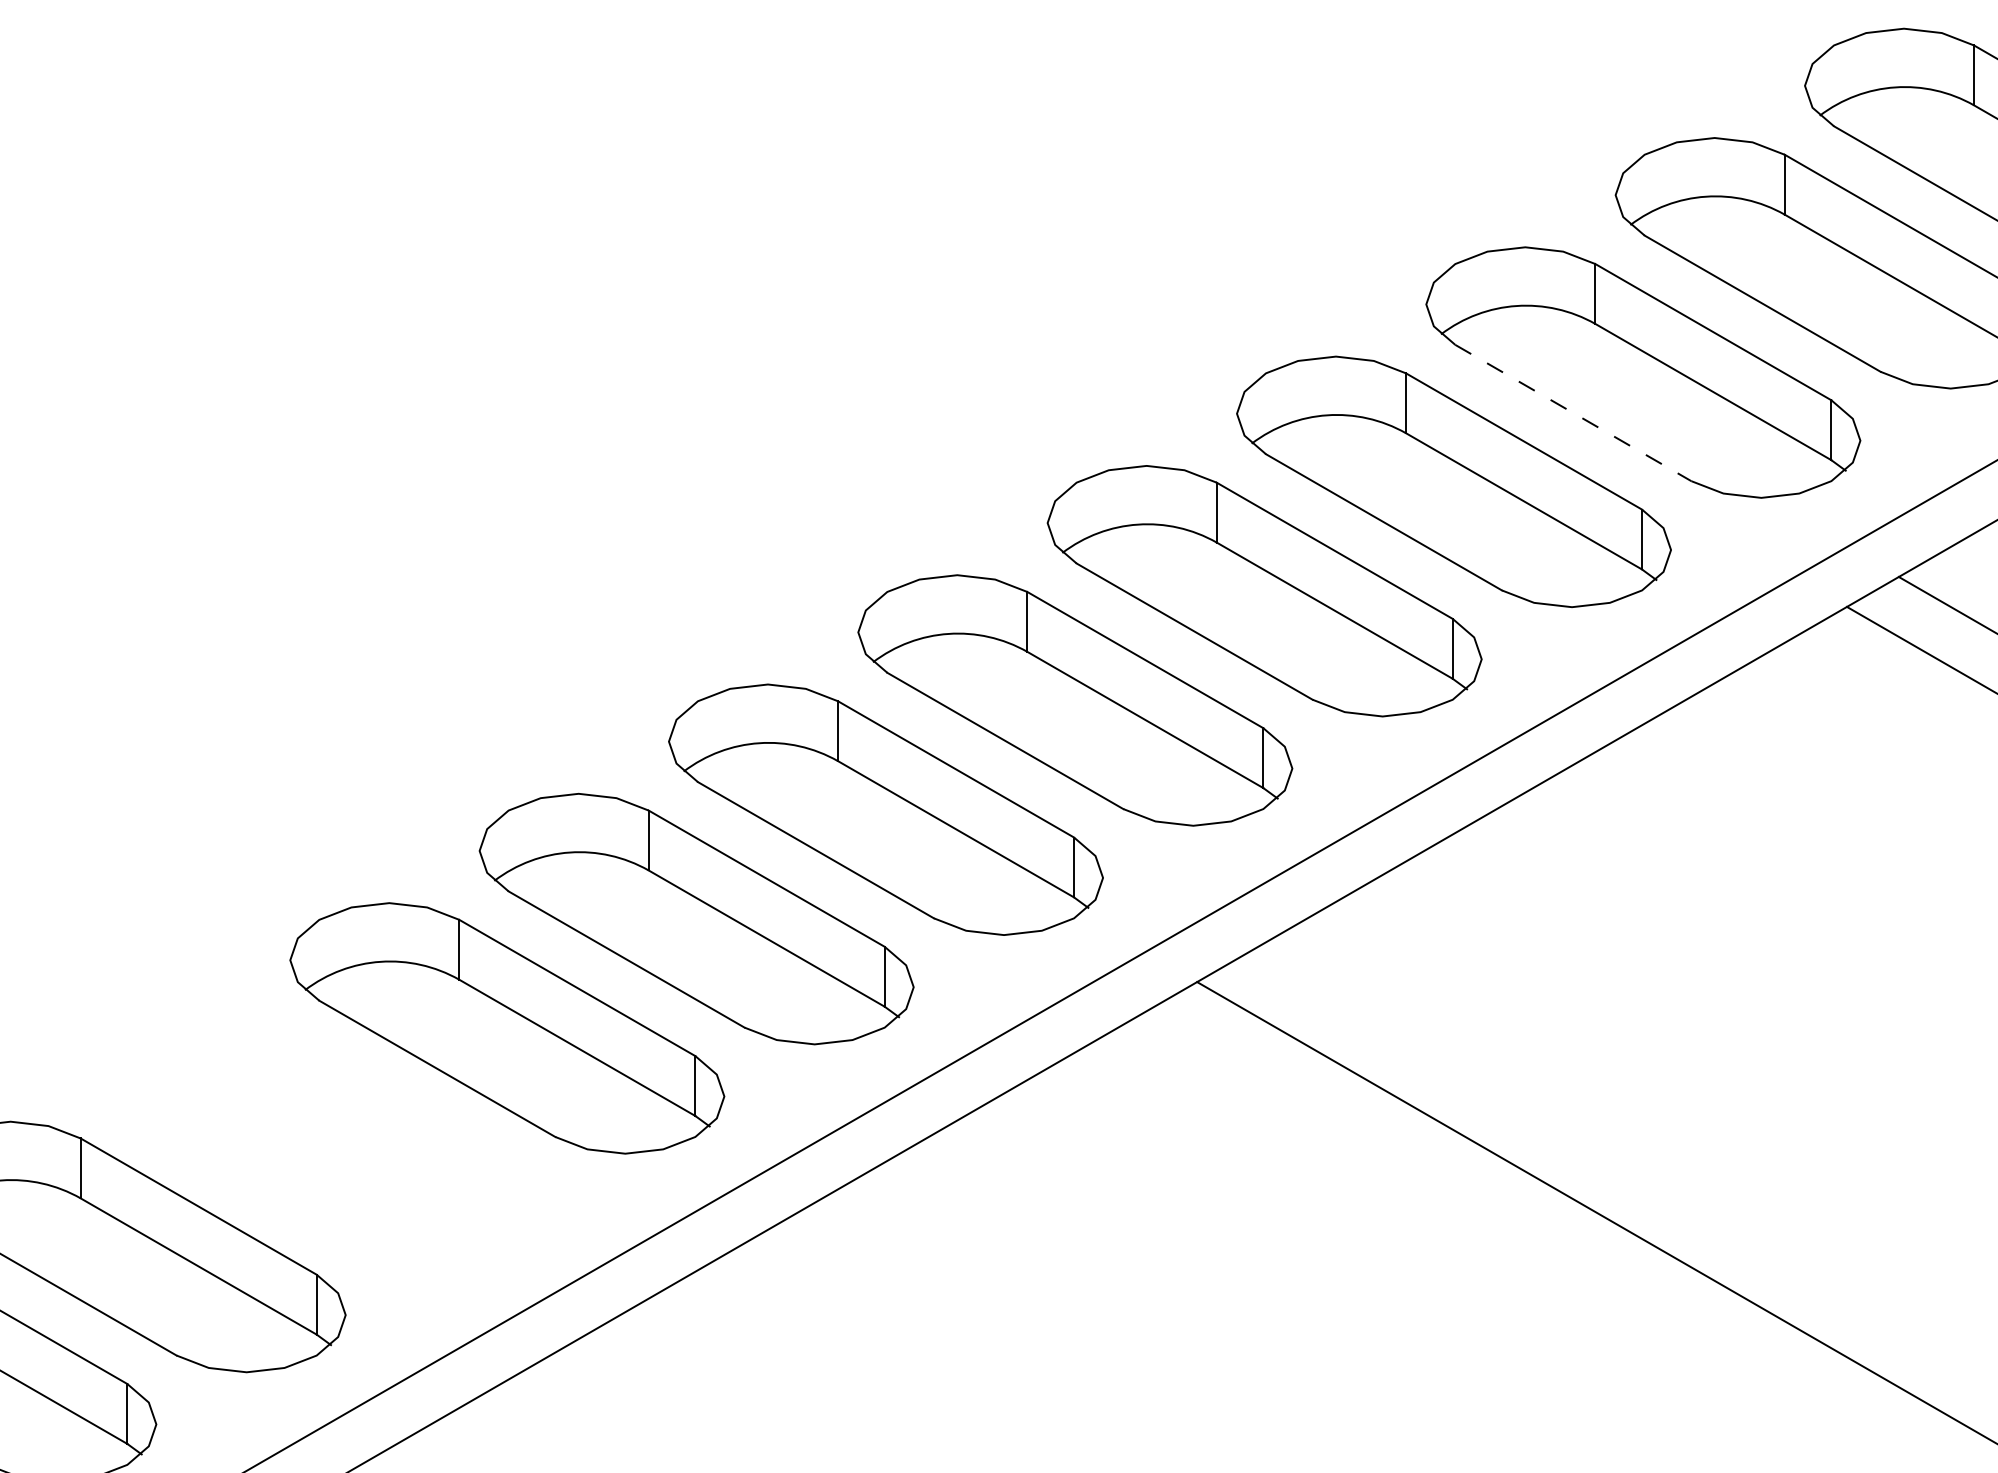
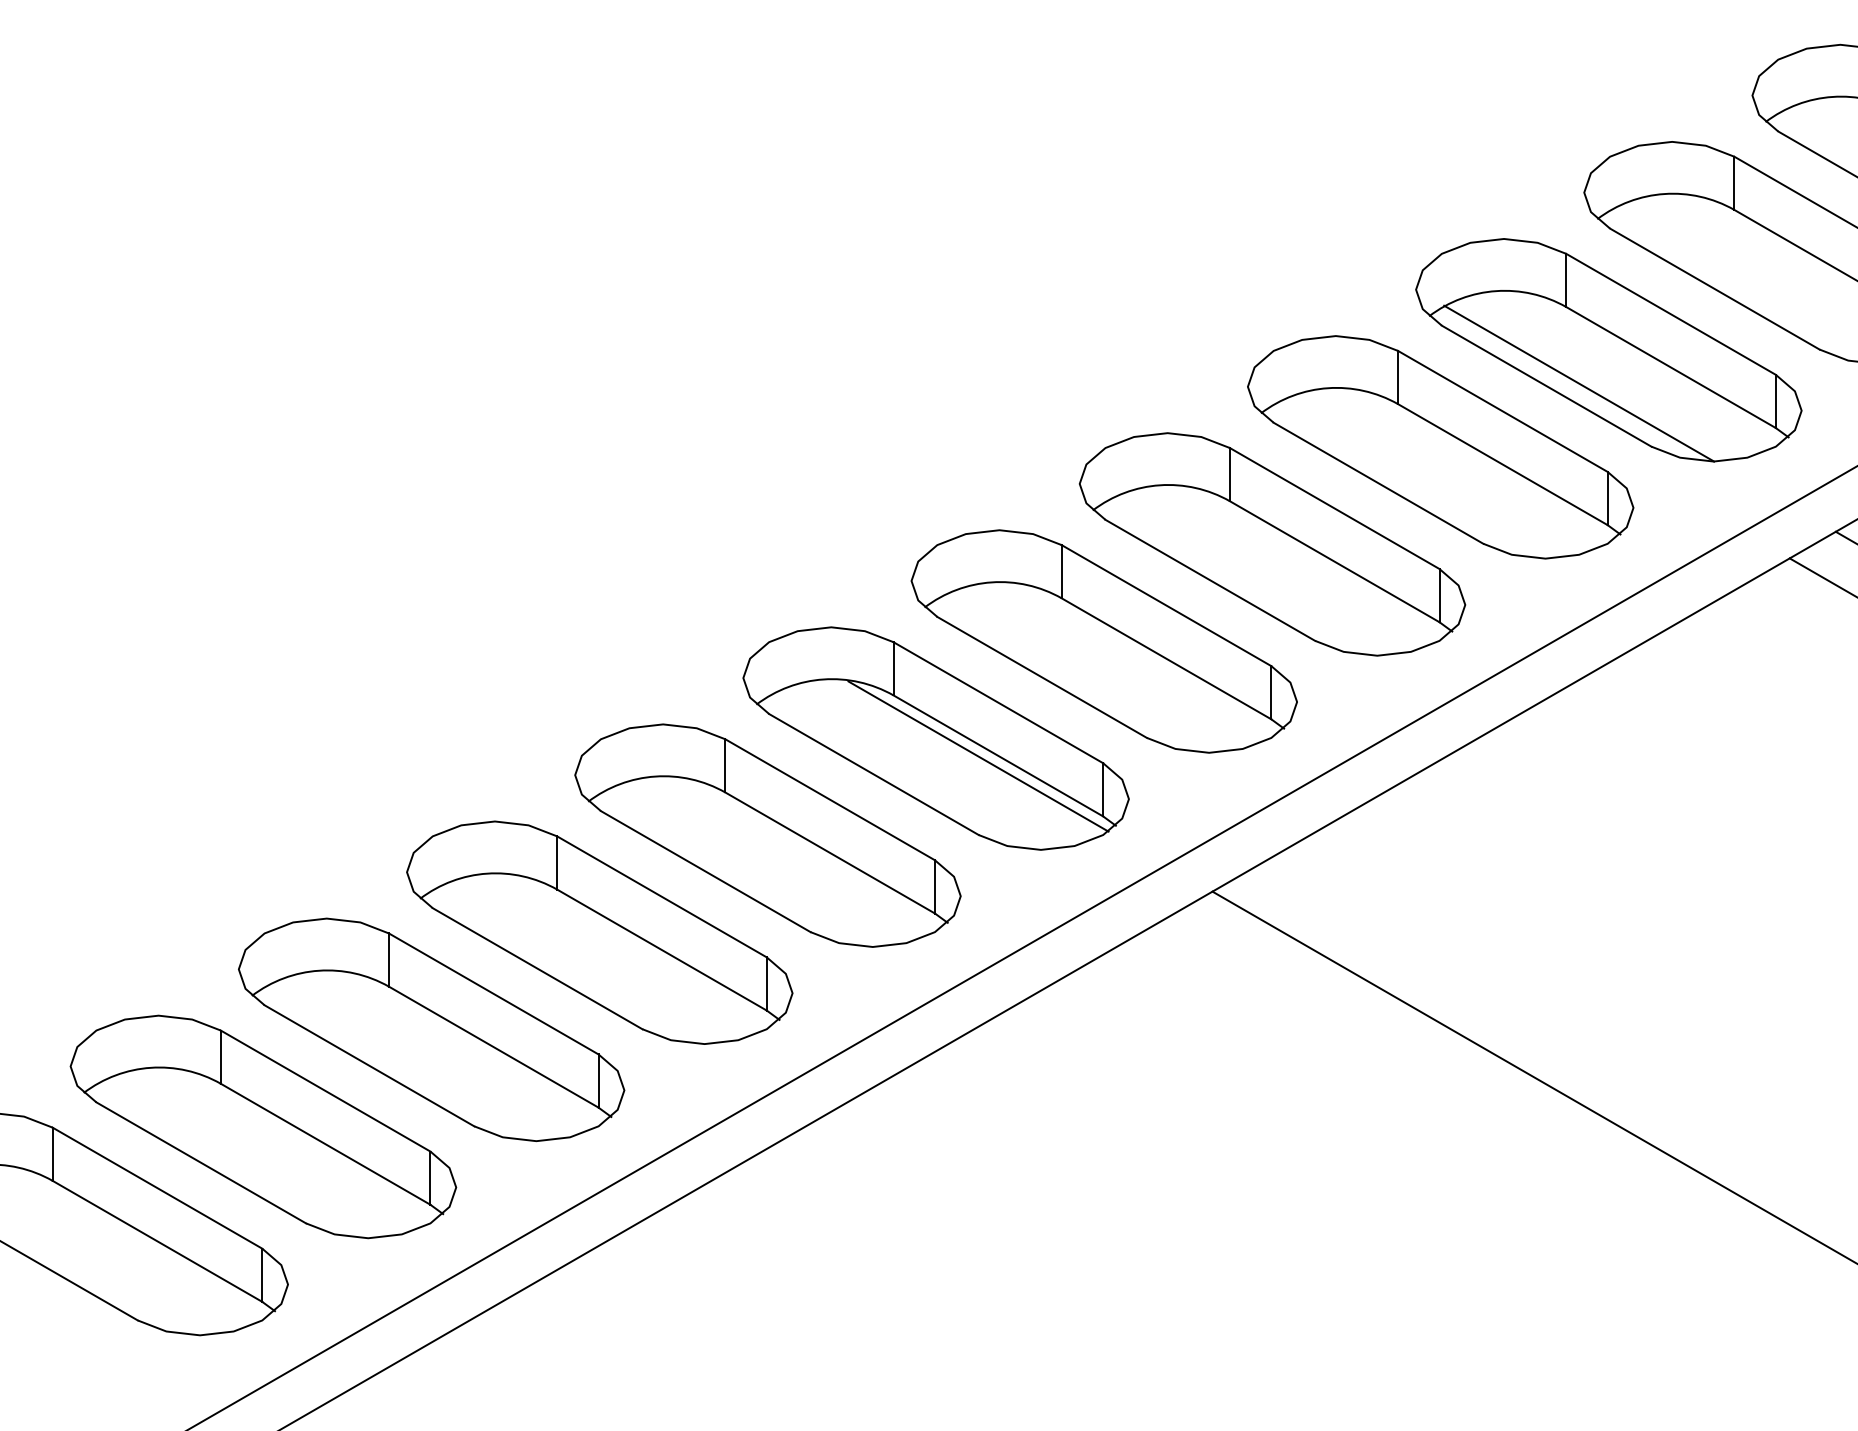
line: (1610, 410) -> (1579, 383), added
line: (1574, 413) -> (1547, 386), dashed -> solid
line: (933, 829) -> (978, 756), added
part: (317, 1137) -> (431, 1029), added

